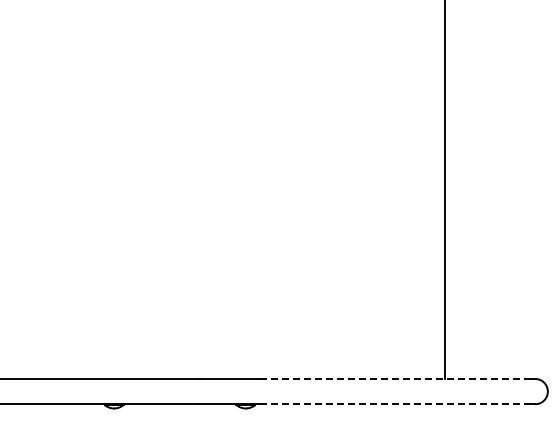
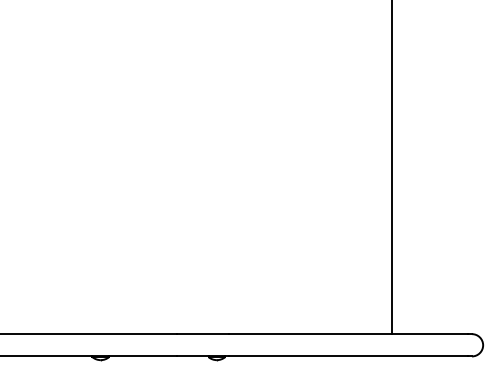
line: (395, 378) -> (348, 333), dashed -> solid
line: (395, 404) -> (348, 356), dashed -> solid

